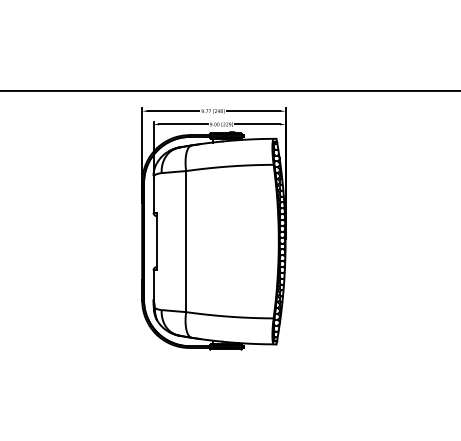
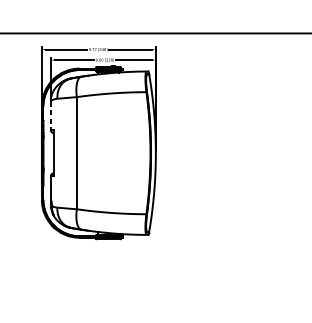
line: (153, 194) -> (50, 115), solid -> dashed
hatch: (279, 240) -> (151, 152), removed

